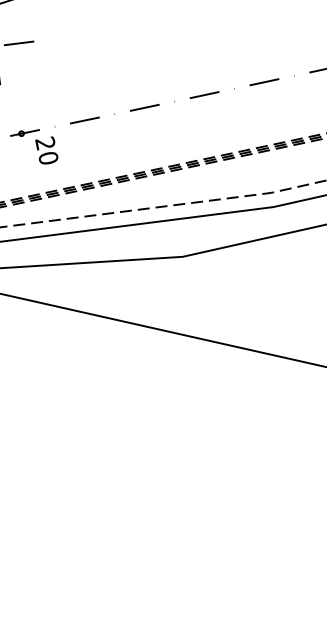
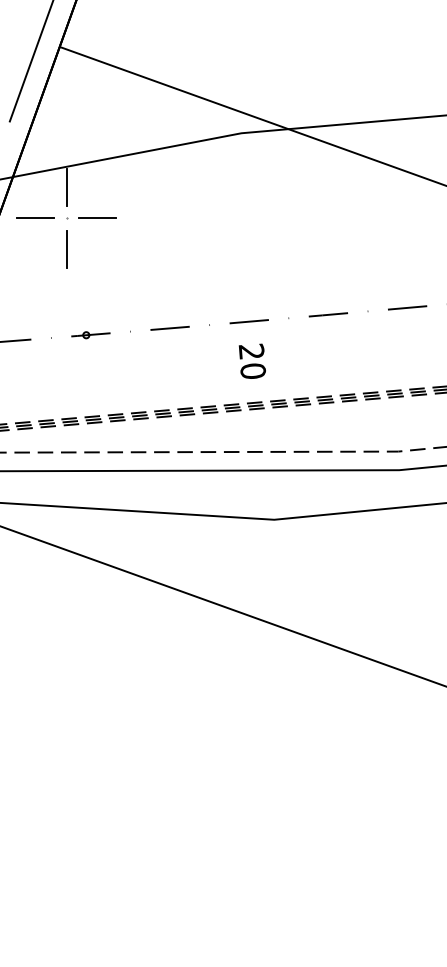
text: (46, 150) -> (251, 360), moved

